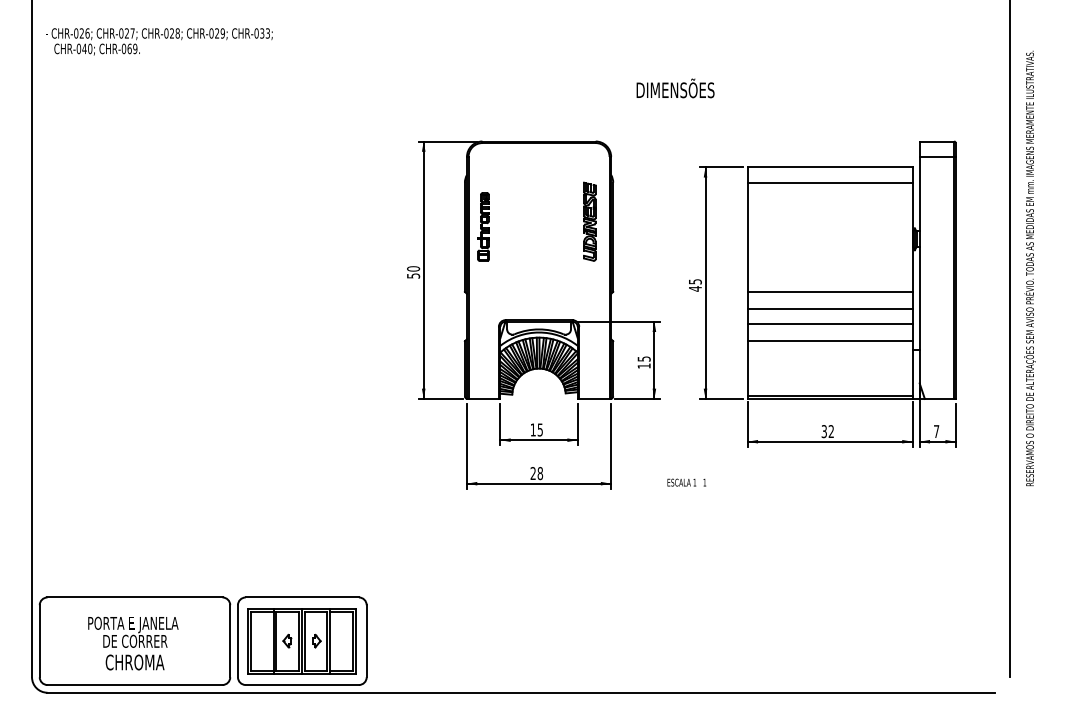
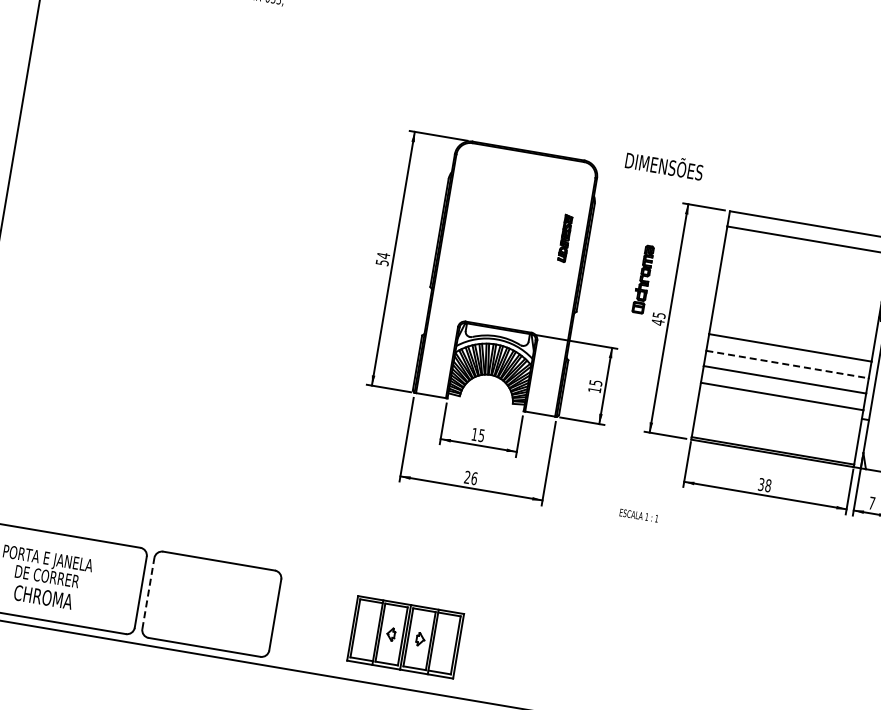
text: (675, 88) -> (664, 164), moved
part: (589, 221) -> (564, 238), size x0.6
part: (483, 226) -> (643, 278), moved
text: (413, 268) -> (383, 255), 50 -> 54
line: (830, 308) -> (787, 364), solid -> dashed
text: (831, 431) -> (768, 485), 32 -> 38
text: (540, 473) -> (474, 478), 28 -> 26
text: (686, 482) -> (638, 515), moved
line: (237, 640) -> (148, 592), solid -> dashed
part: (301, 641) -> (405, 637), moved

